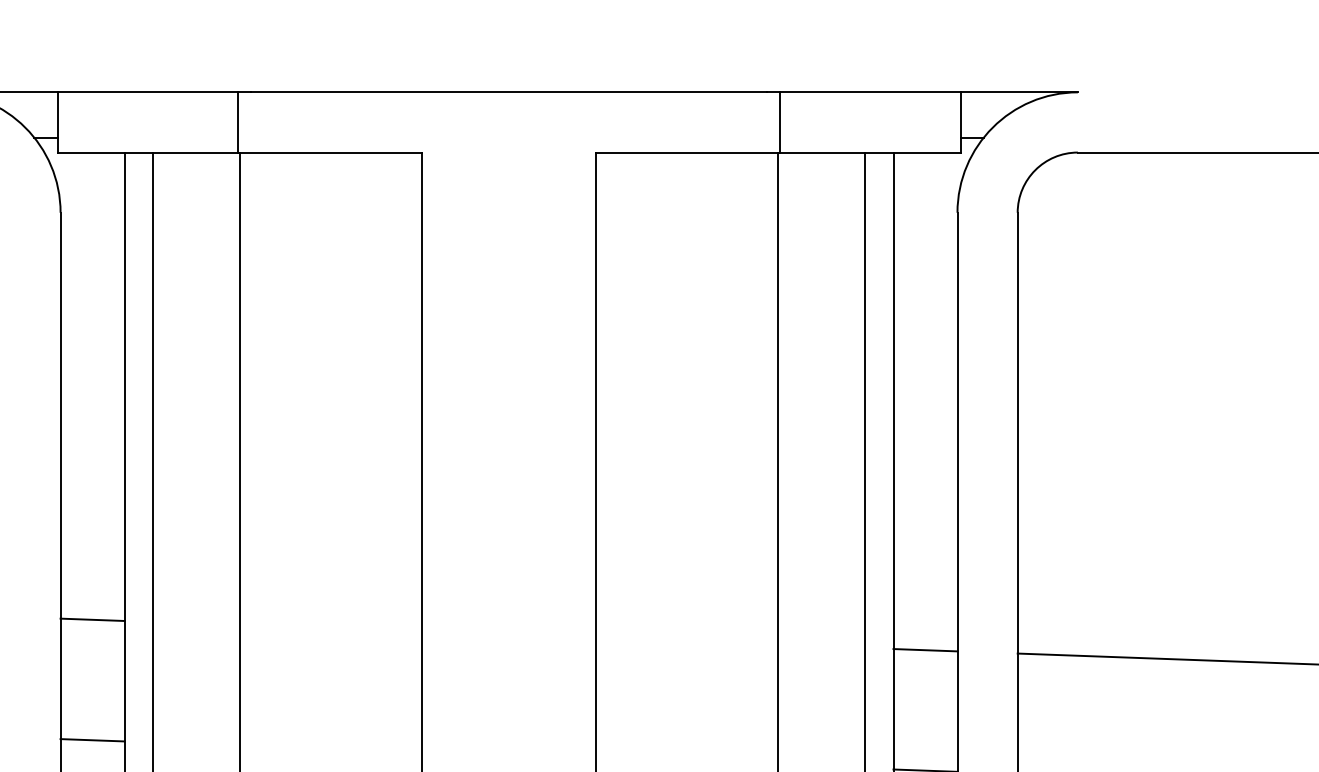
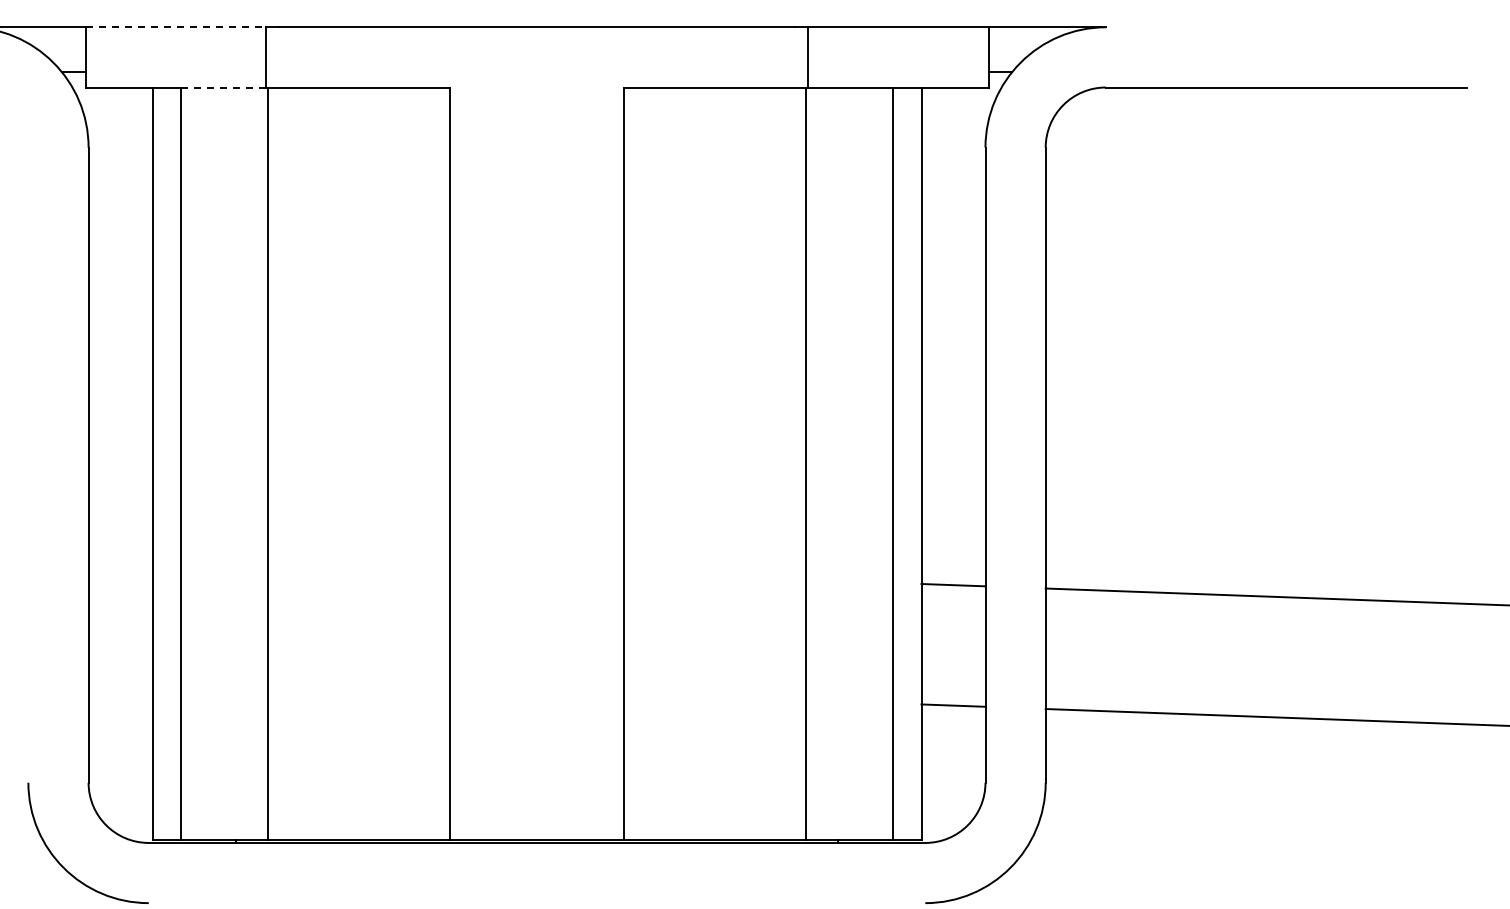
line: (148, 92) -> (176, 27), solid -> dashed
line: (195, 152) -> (223, 87), solid -> dashed
line: (92, 619) -> (120, 554), removed
line: (92, 740) -> (120, 675), removed

